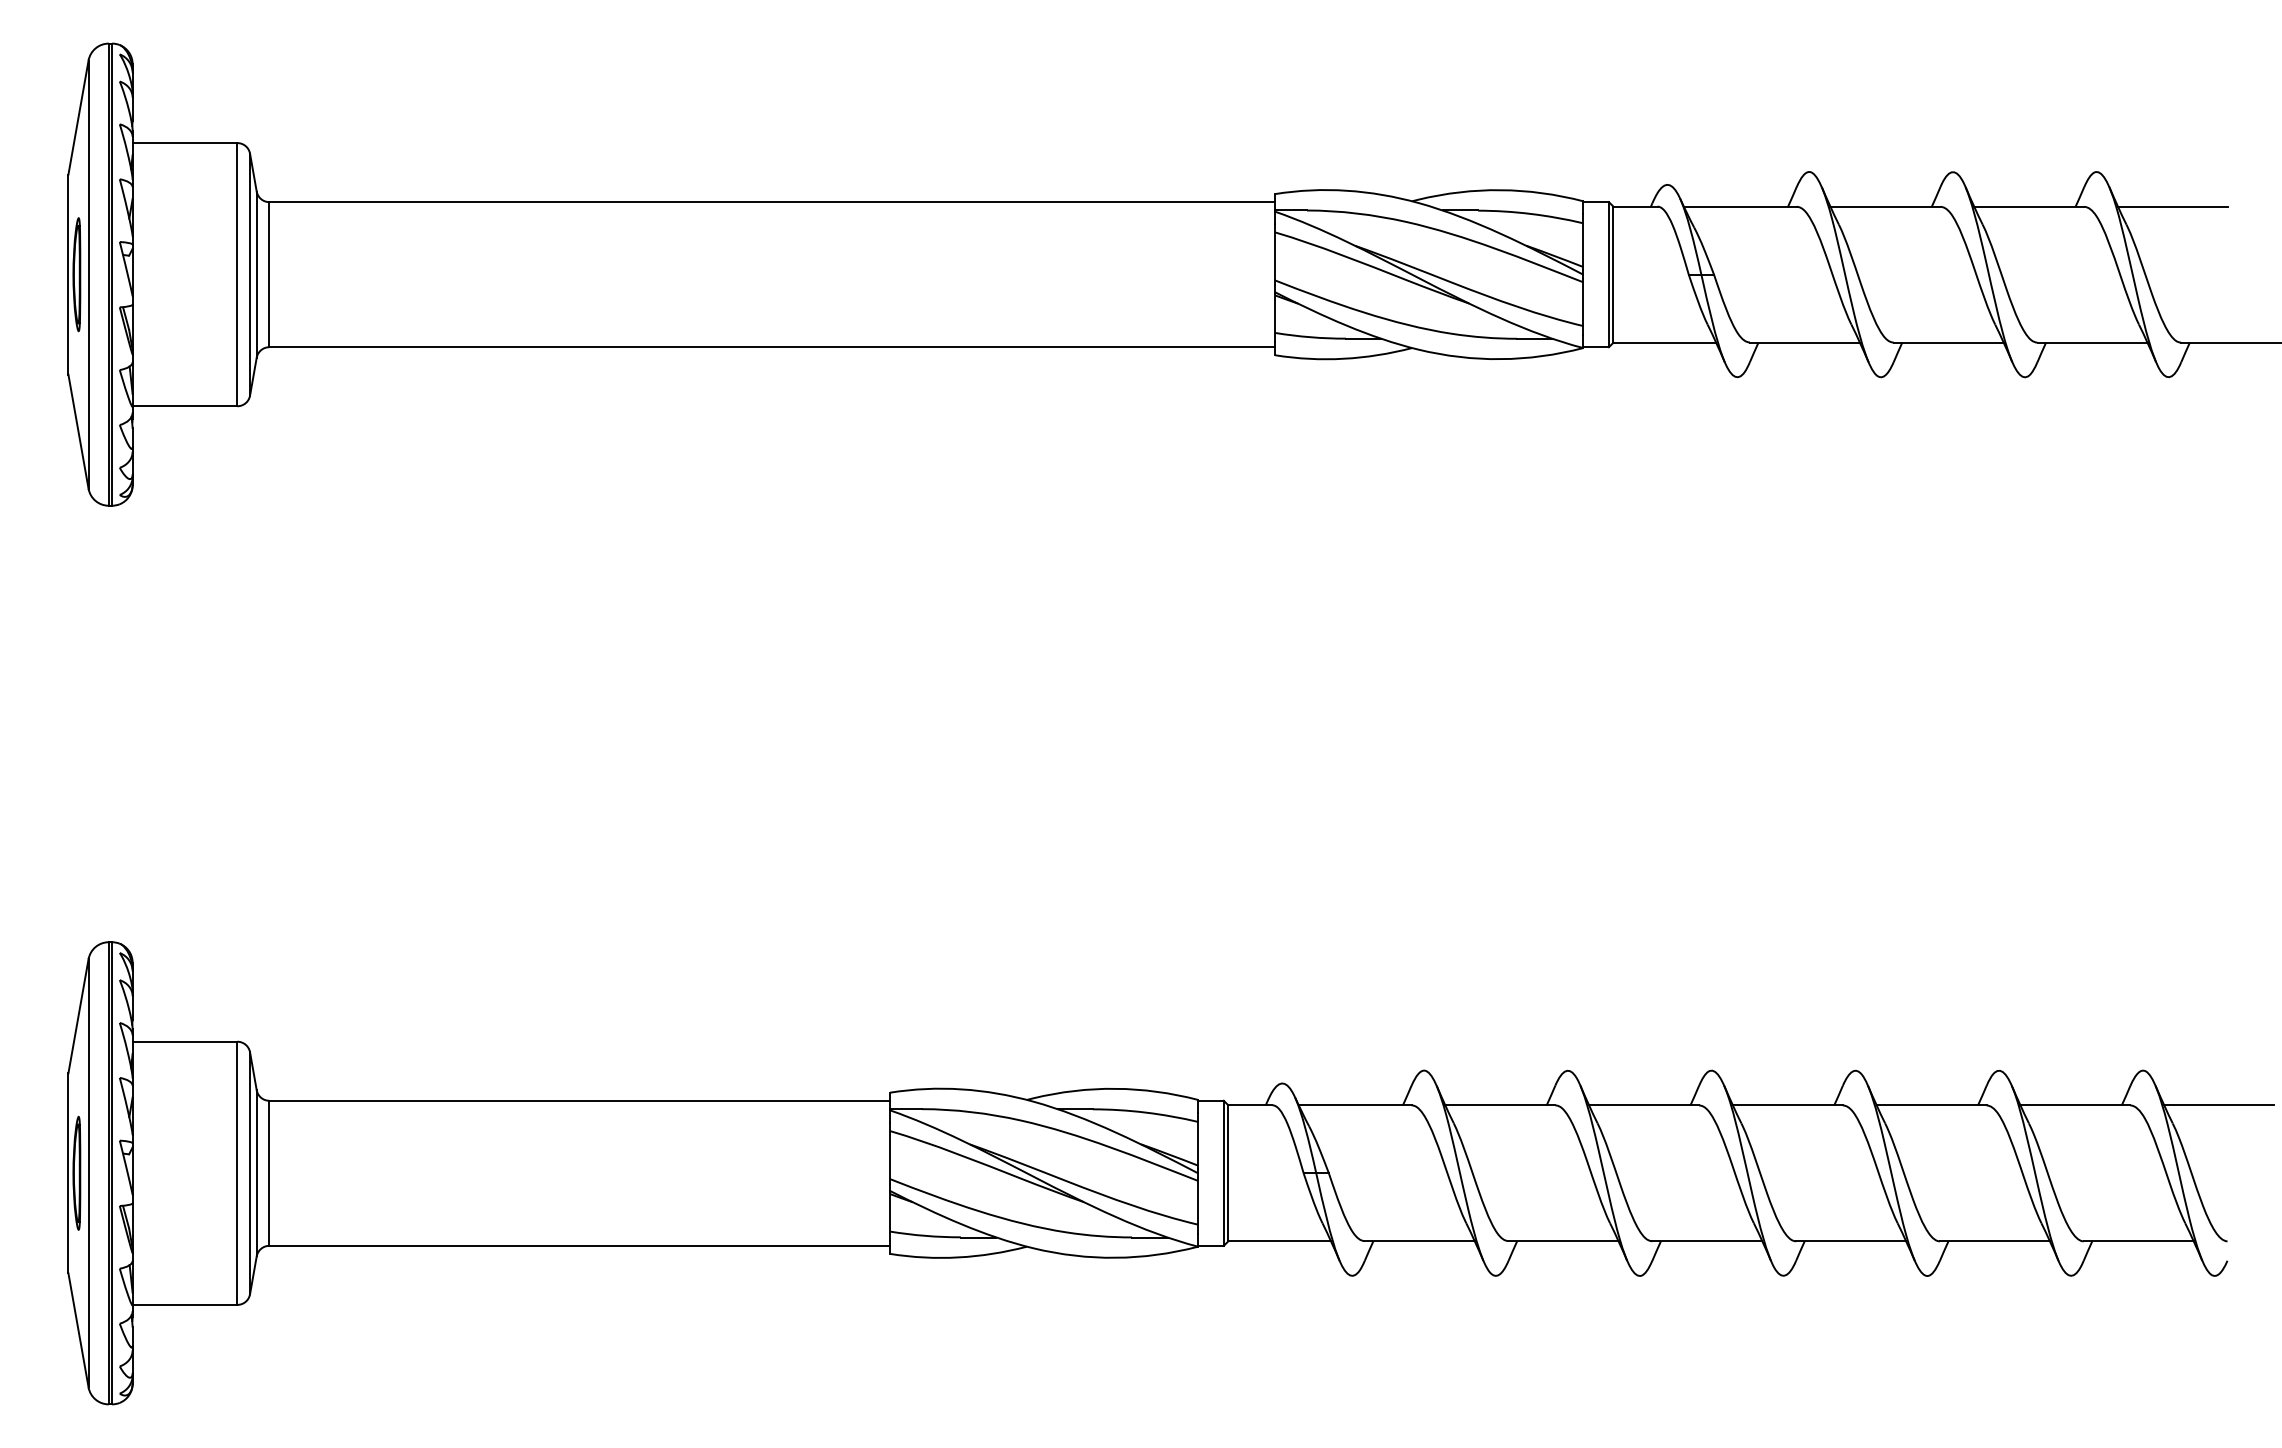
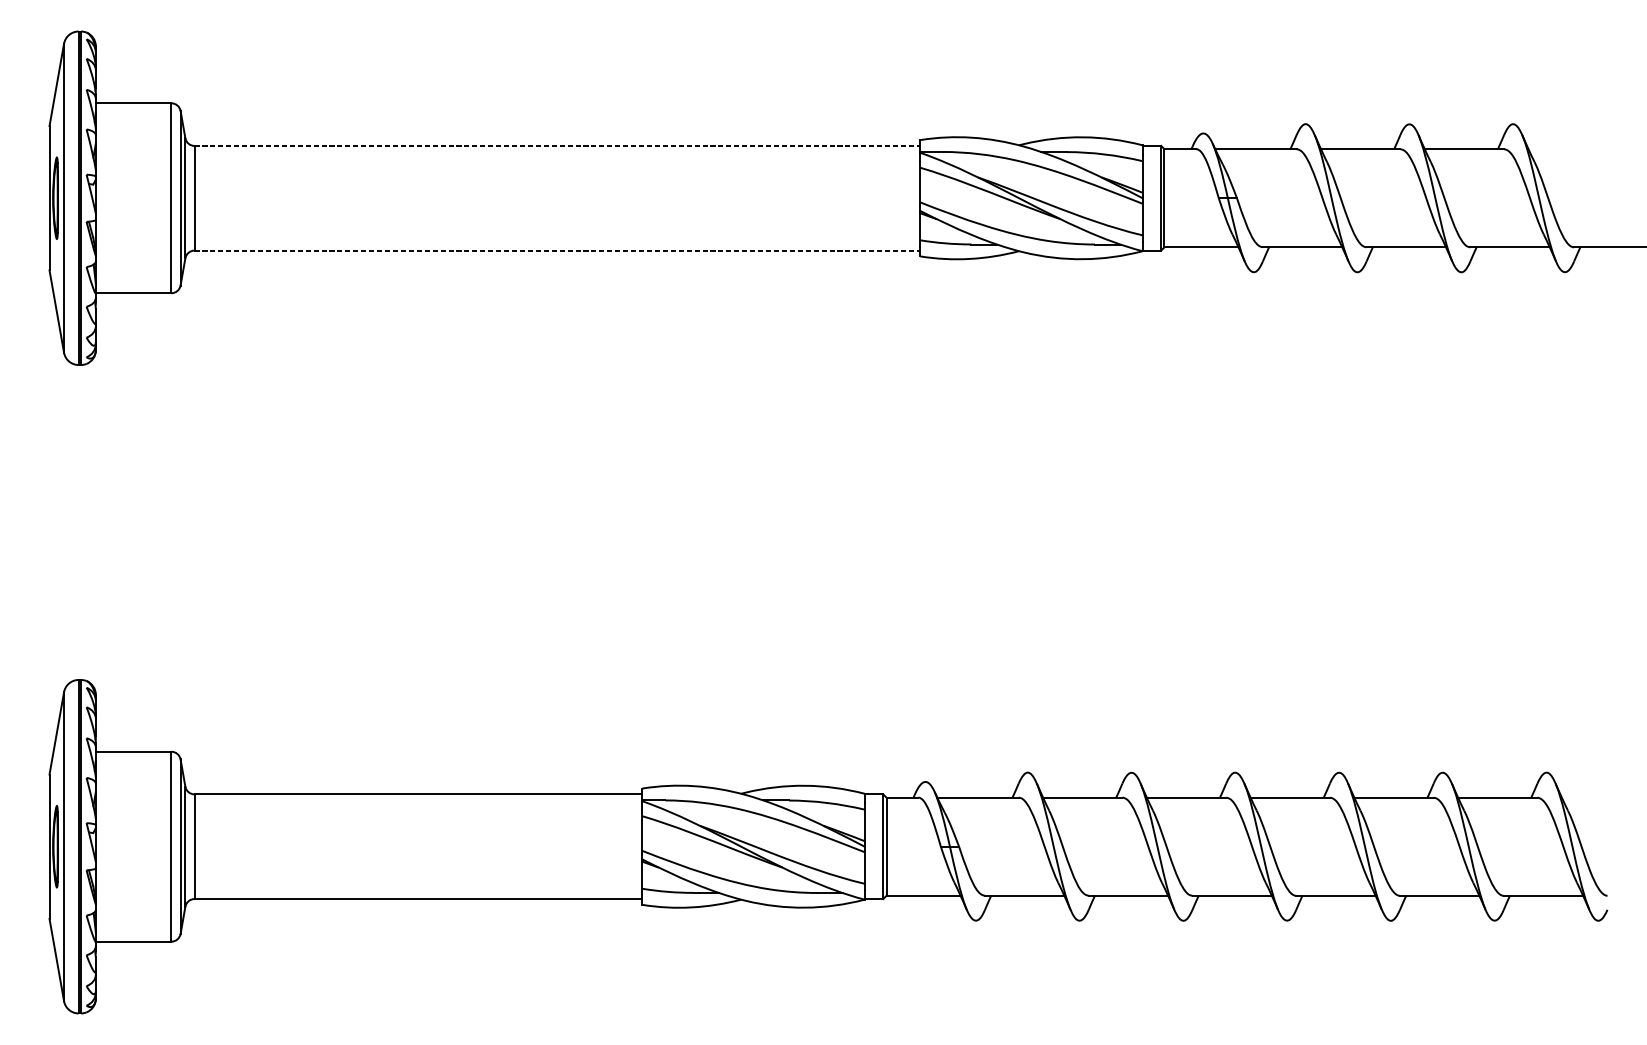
line: (772, 202) -> (557, 146), solid -> dashed
line: (2172, 206) -> (1567, 149), removed
line: (772, 347) -> (557, 250), solid -> dashed
line: (2219, 1105) -> (1601, 797), removed

